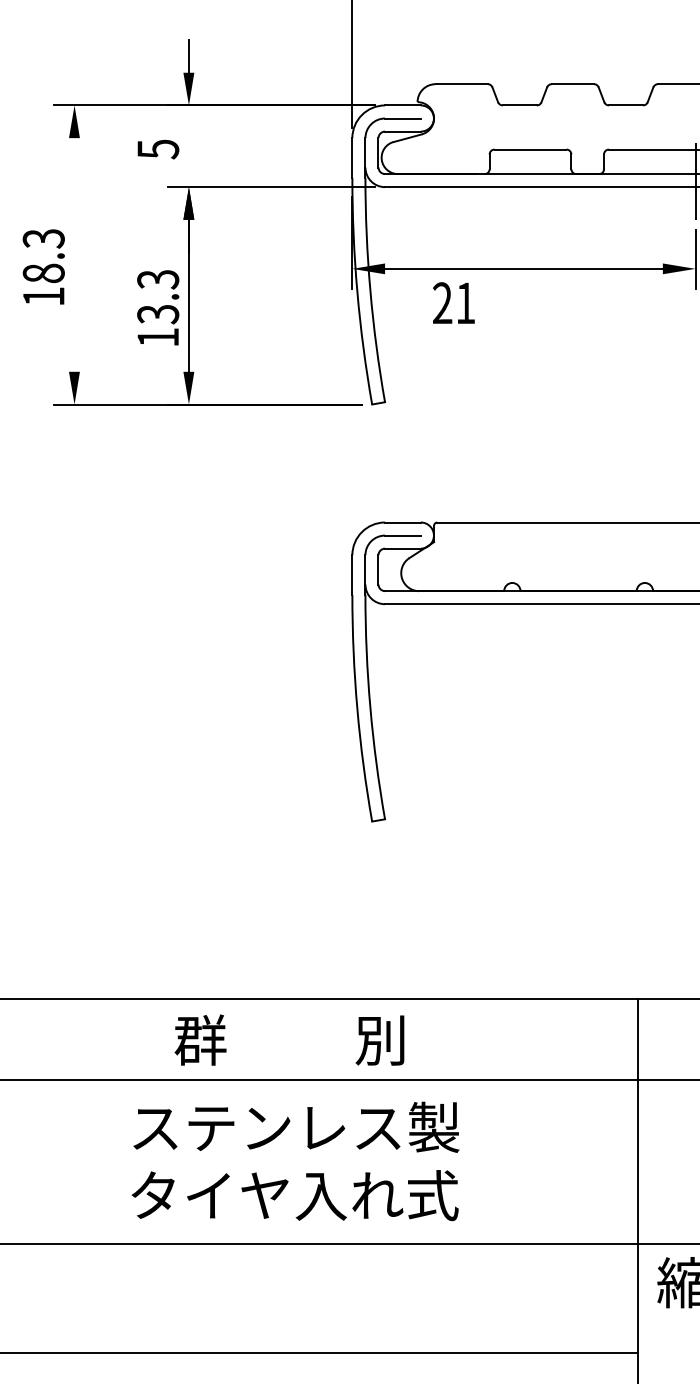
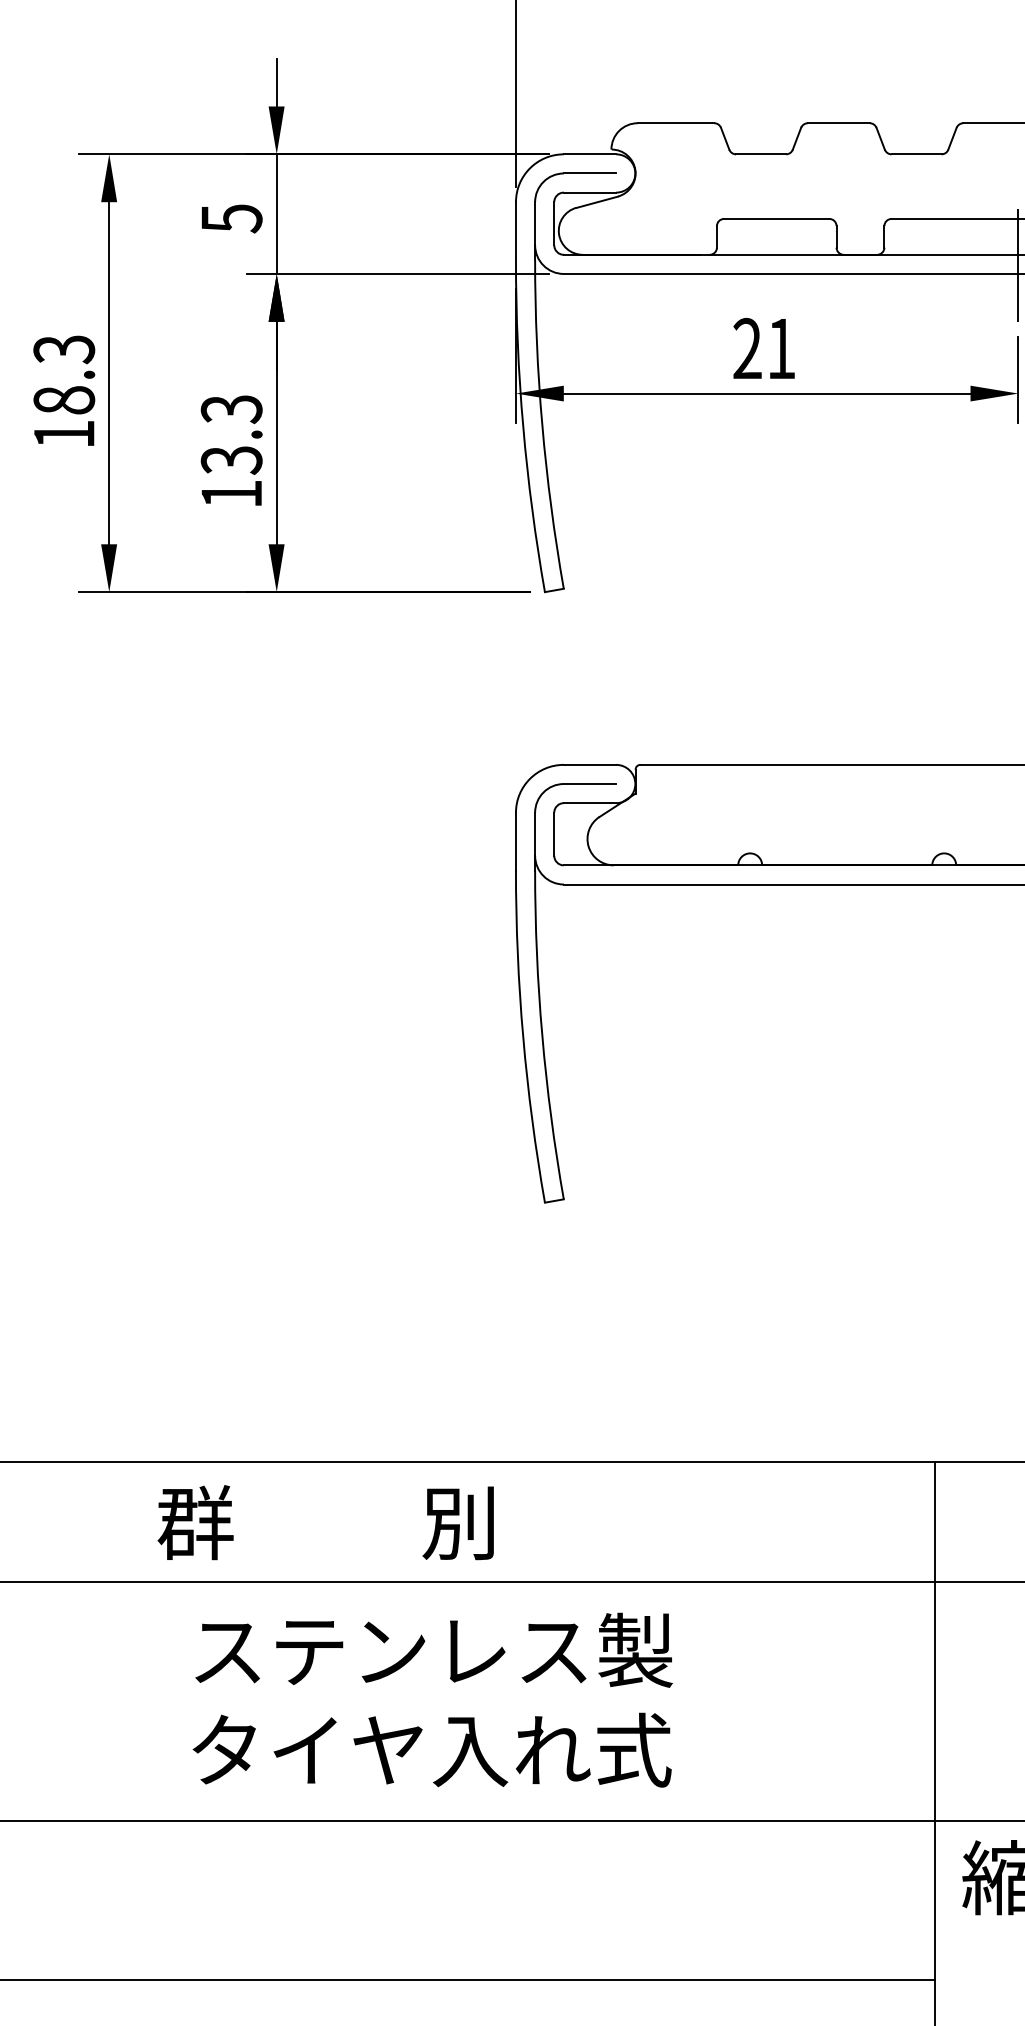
line: (188, 146) -> (276, 214), added
line: (74, 254) -> (109, 372), added
text: (453, 302) -> (763, 347), moved
text: (289, 1039) -> (325, 1521), moved

